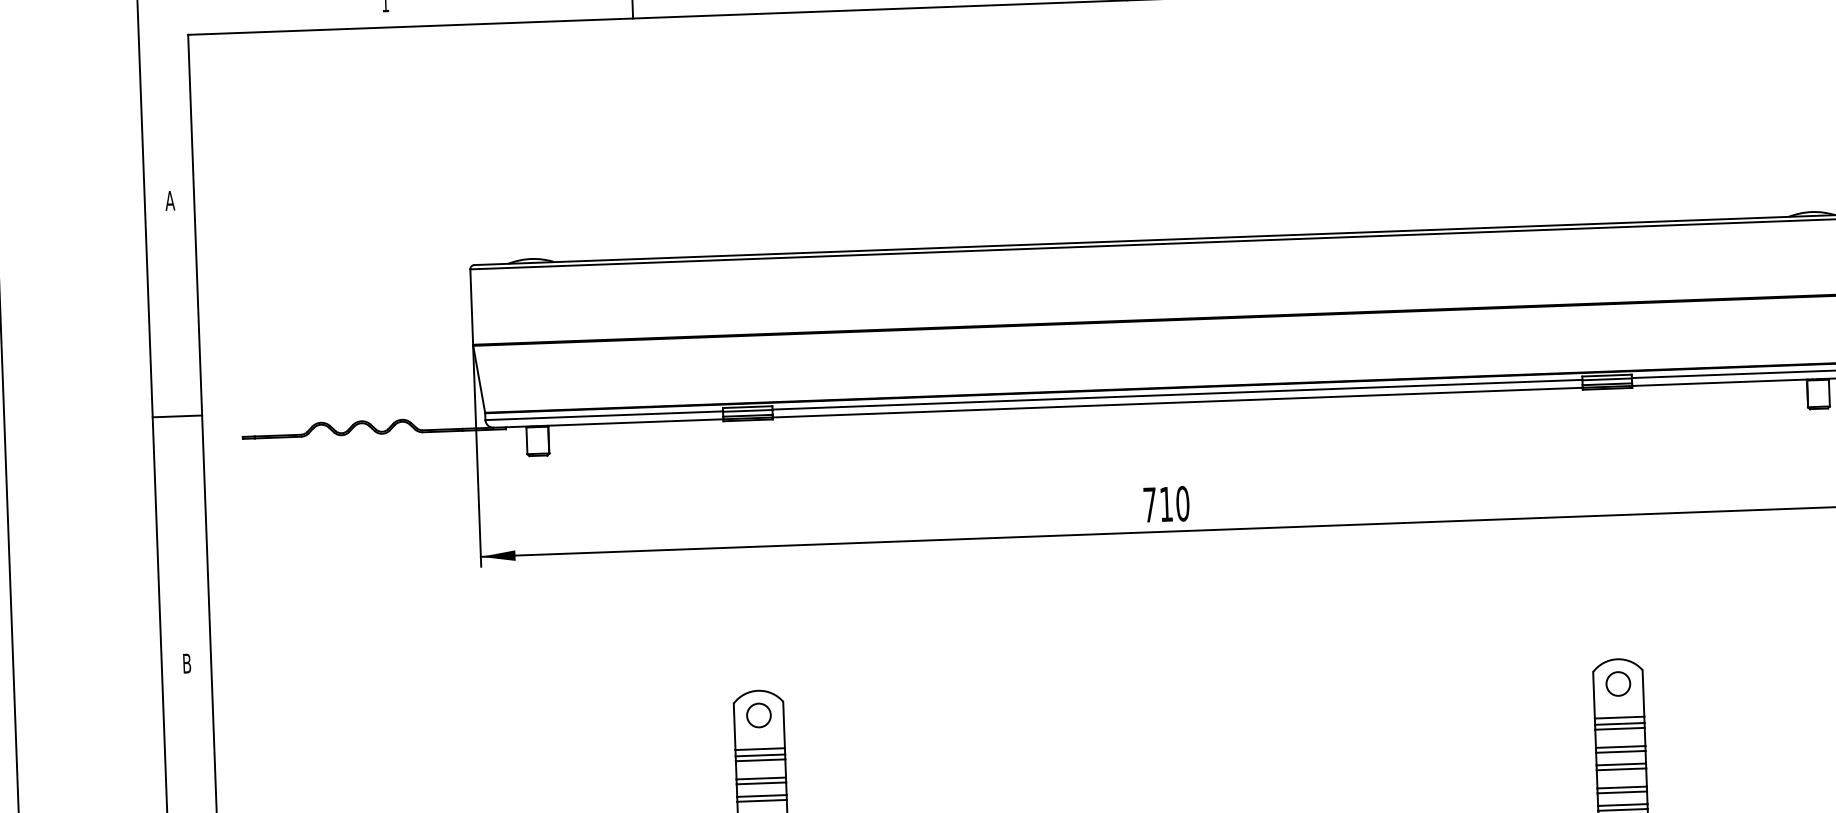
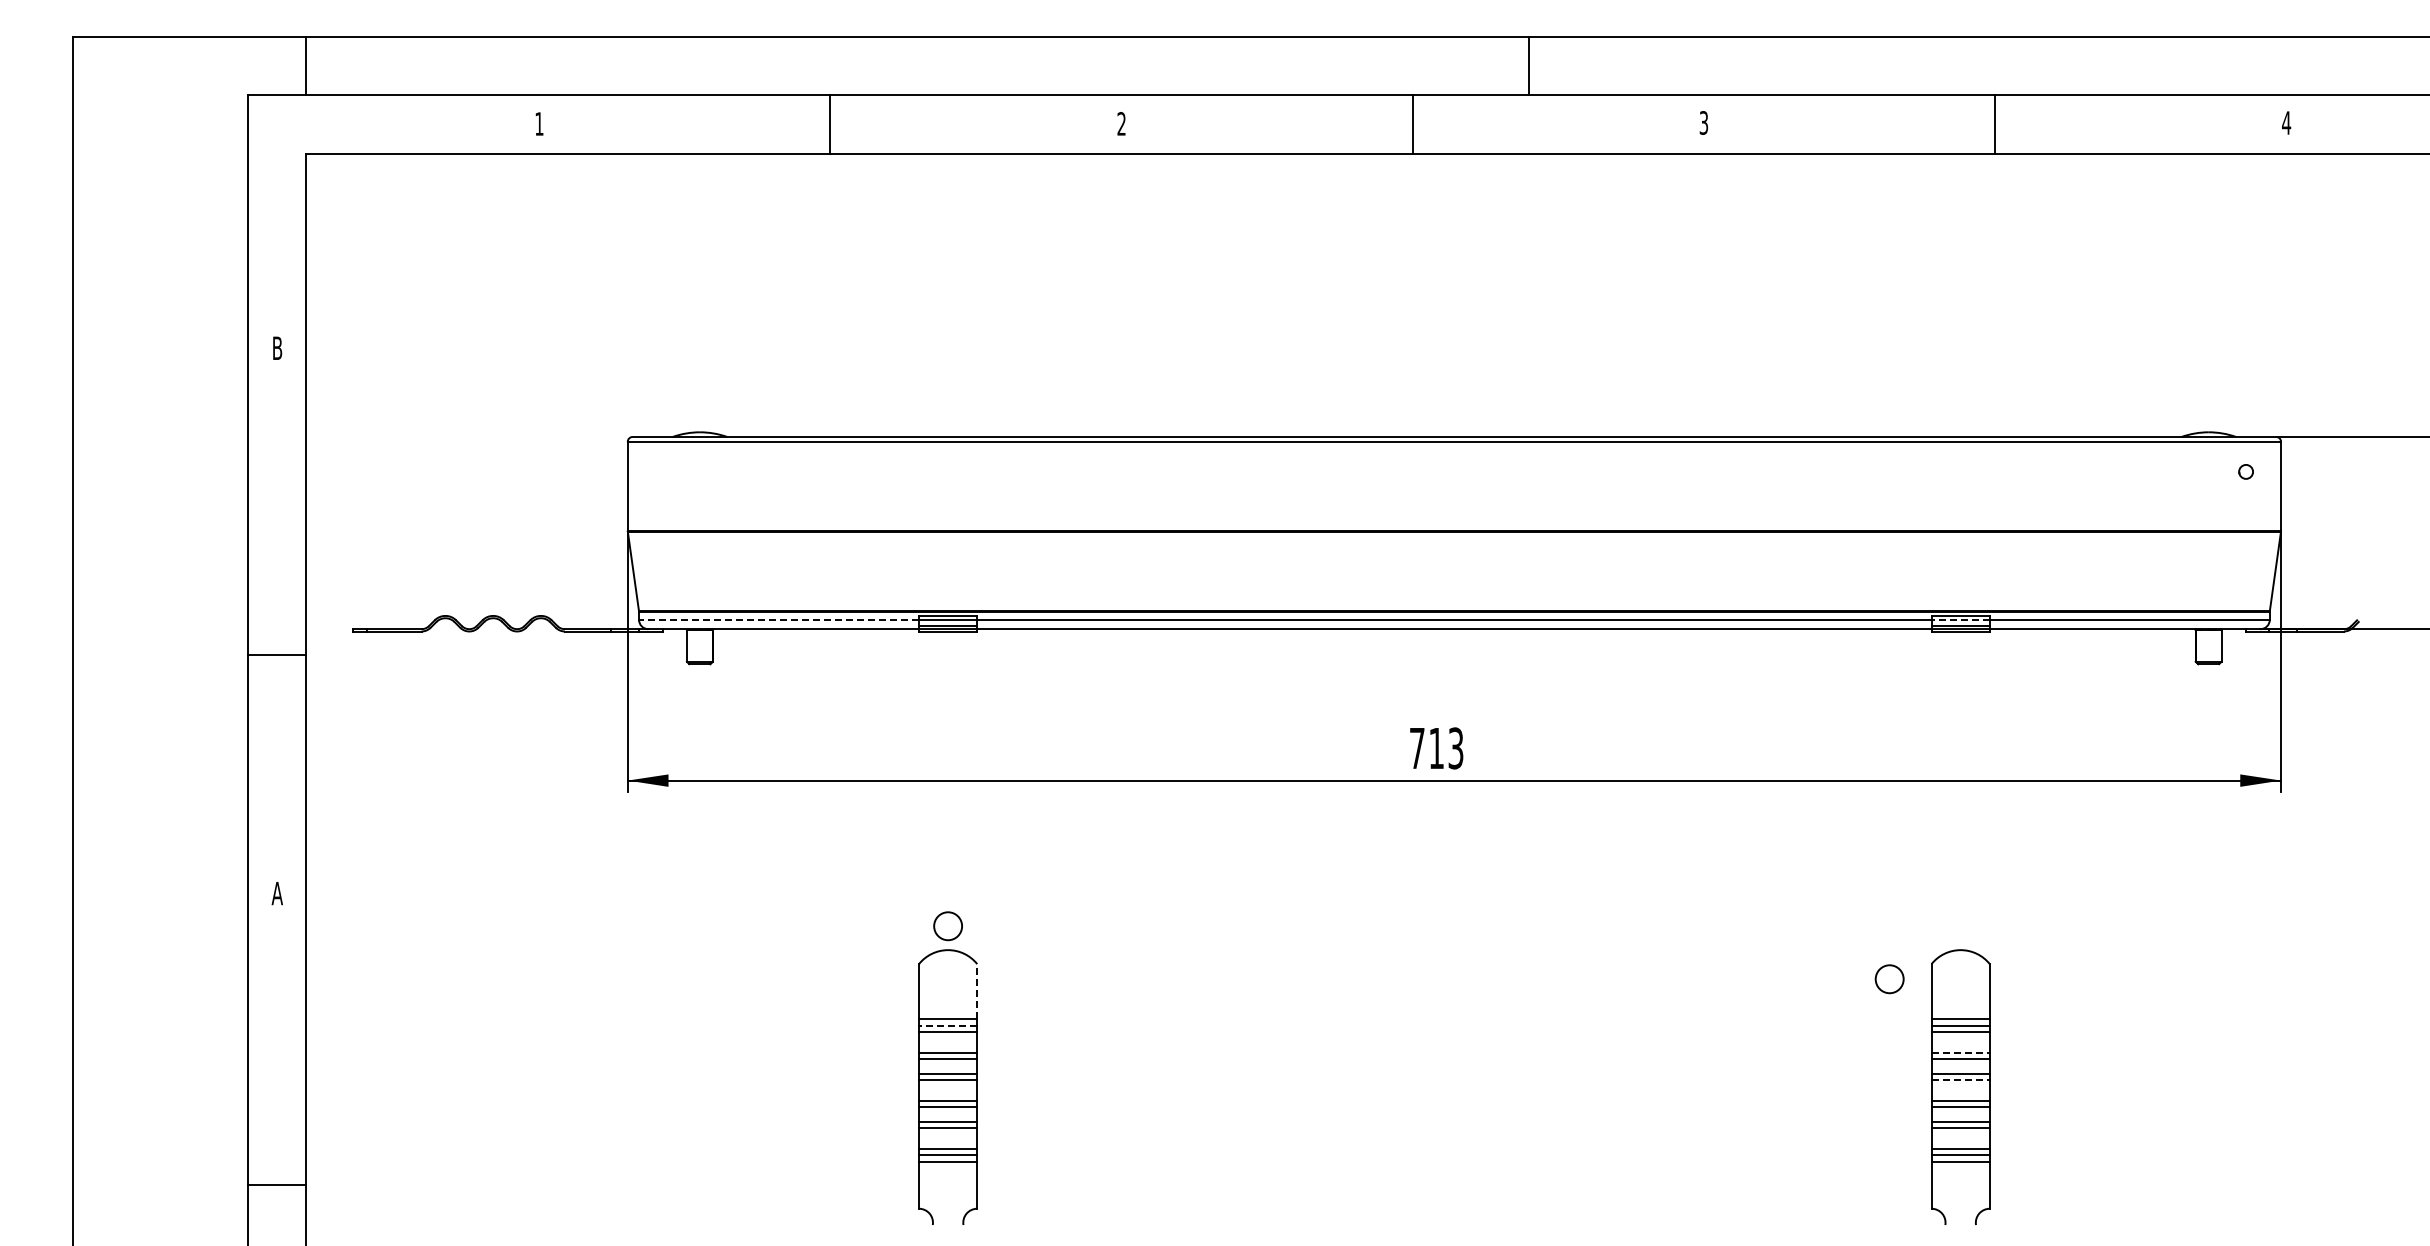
text: (170, 200) -> (277, 347), A -> B
line: (1607, 379) -> (1960, 620), solid -> dashed
line: (604, 415) -> (779, 619), solid -> dashed
line: (177, 416) -> (276, 655), moved
text: (1182, 503) -> (1455, 748), 710 -> 713
text: (186, 663) -> (276, 893), B -> A
circle: (1618, 684) -> (1889, 979), moved
circle: (758, 715) -> (947, 926), moved
line: (784, 724) -> (977, 991), solid -> dashed
line: (1621, 746) -> (1961, 1053), solid -> dashed
line: (759, 755) -> (947, 1026), solid -> dashed
line: (1622, 769) -> (1961, 1079), solid -> dashed

